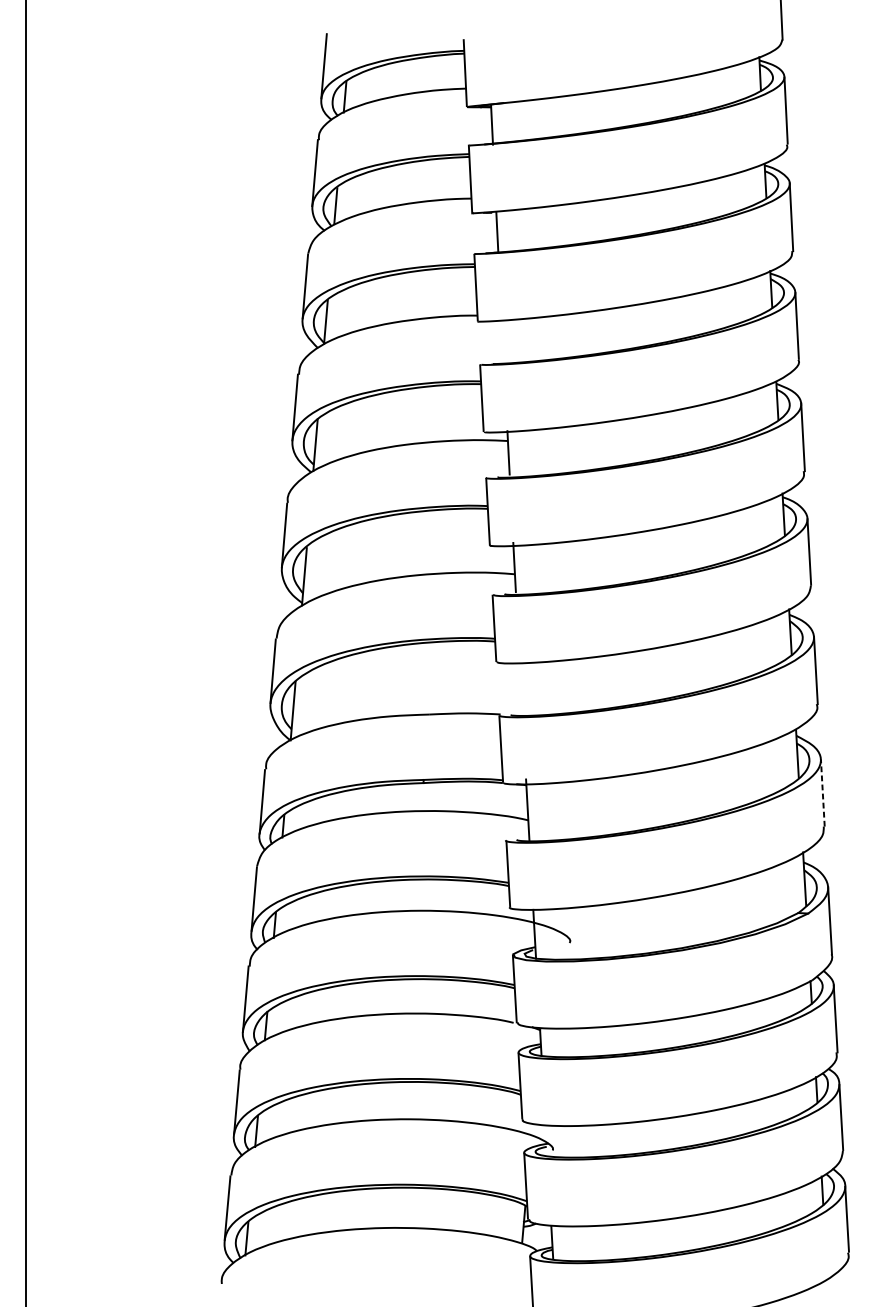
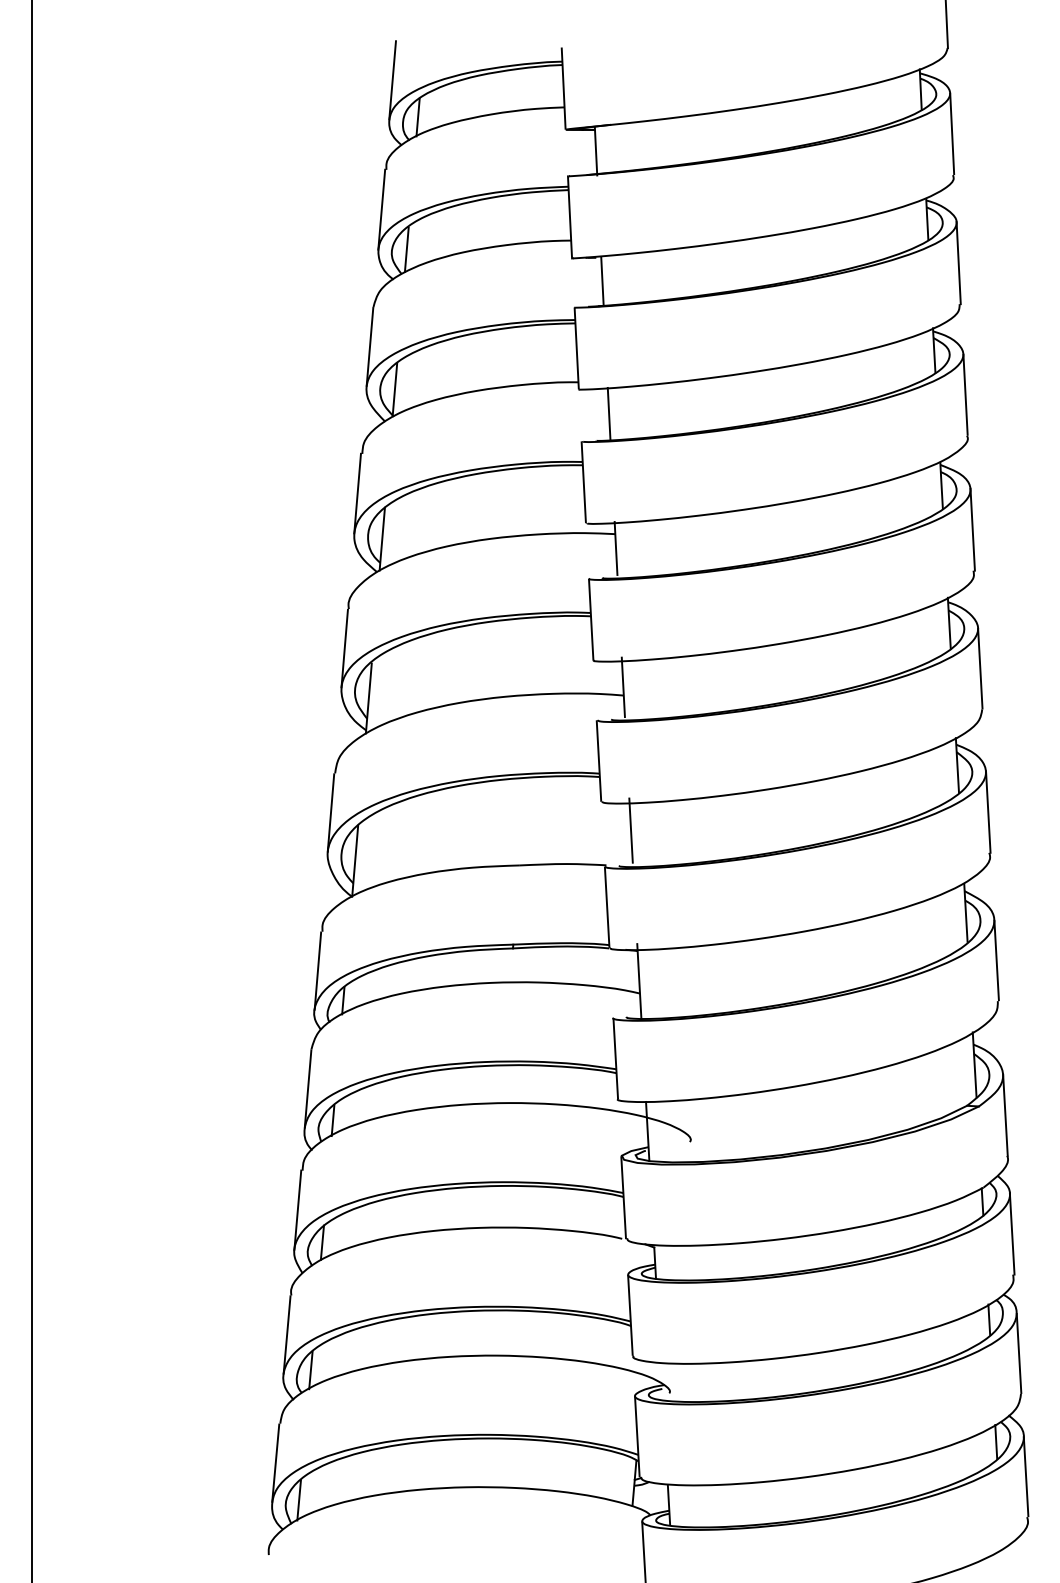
line: (502, 341) -> (608, 413), added
line: (520, 685) -> (630, 830), added
line: (822, 793) -> (996, 960), dashed -> solid

